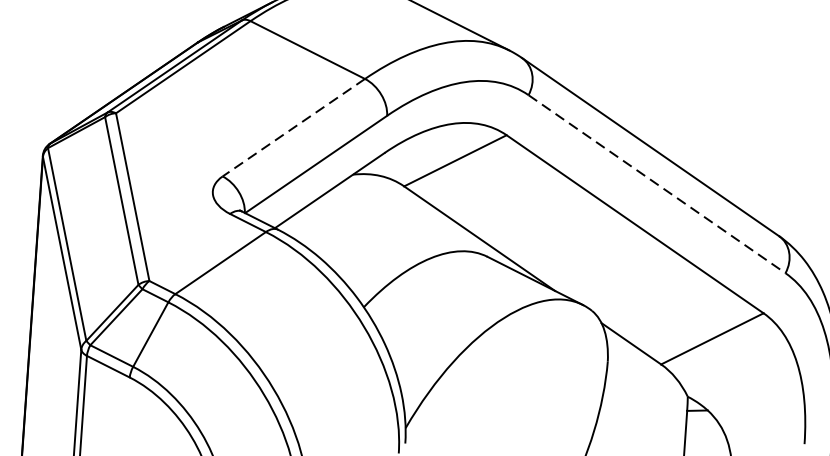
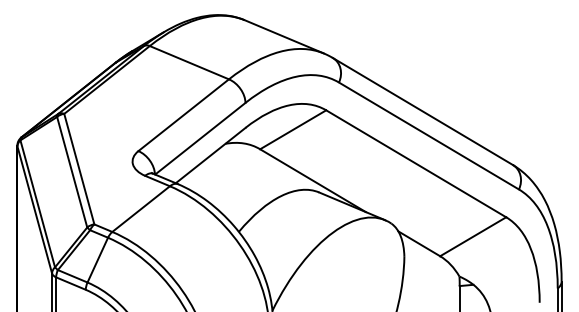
line: (293, 128) -> (183, 115), dashed -> solid
line: (656, 184) -> (428, 136), dashed -> solid

